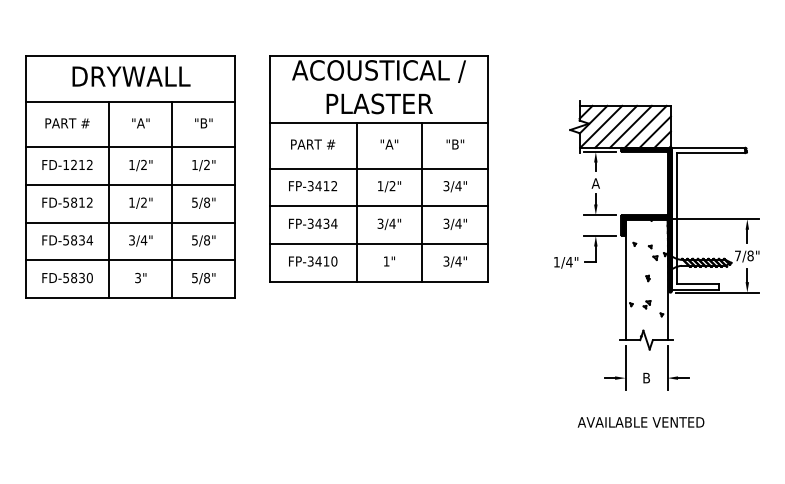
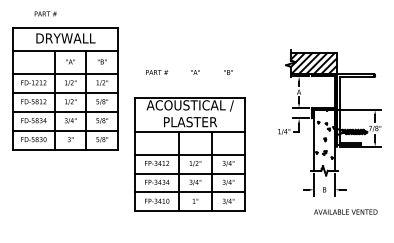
text: (66, 122) -> (45, 13), moved
part: (377, 168) -> (189, 154), moved
text: (640, 421) -> (345, 211), moved

